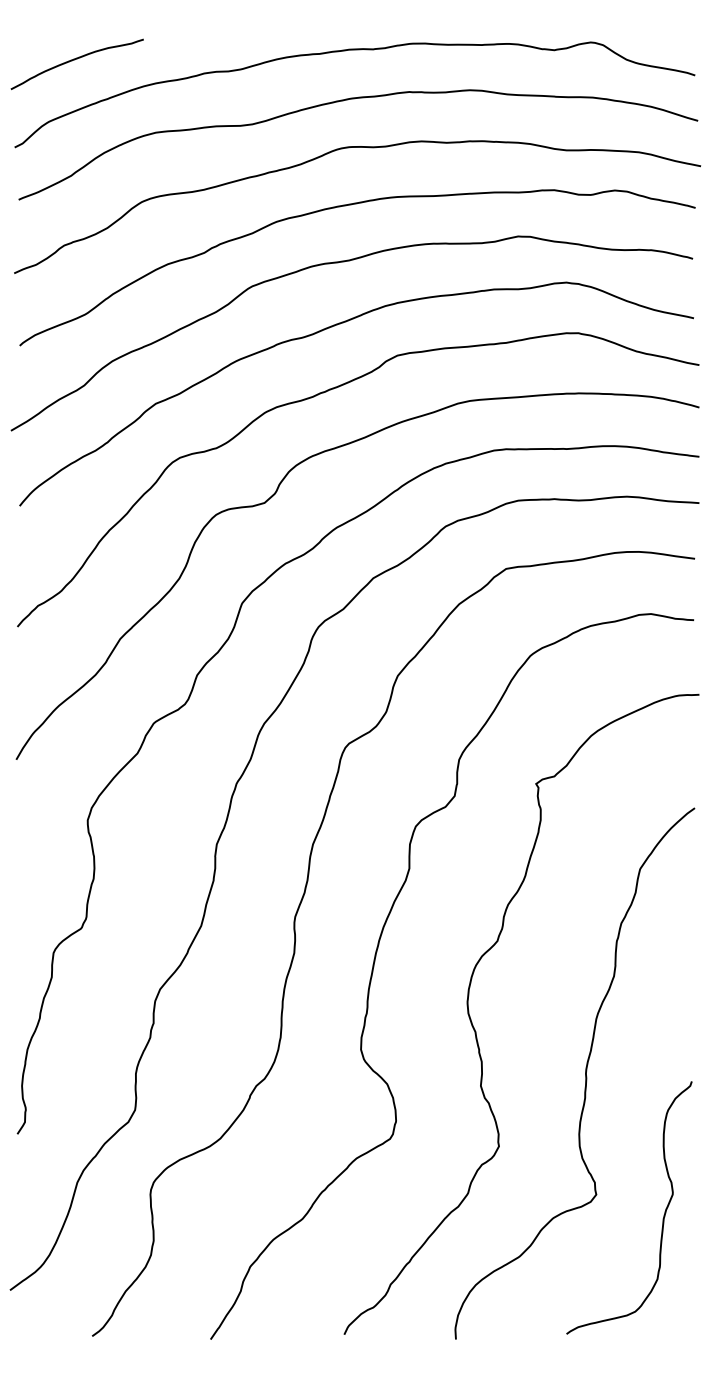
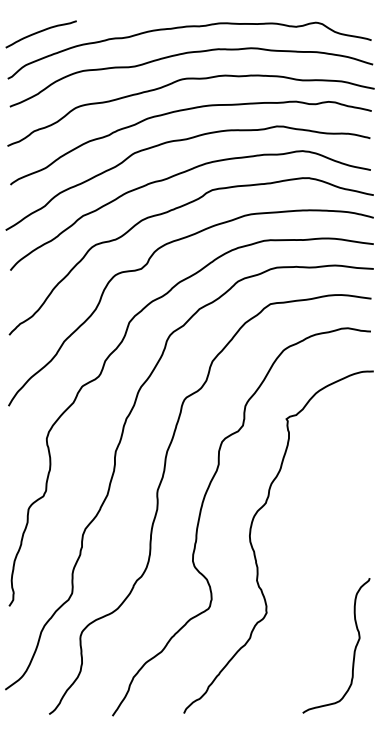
curve: (584, 1072) -> (312, 573), removed

